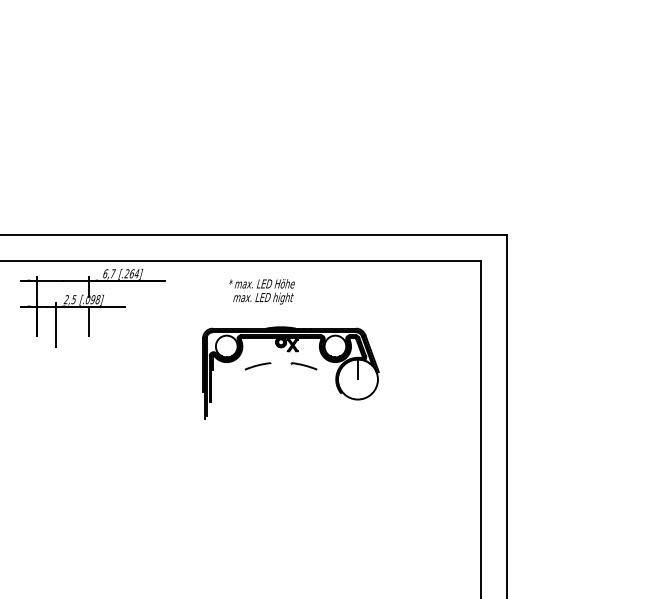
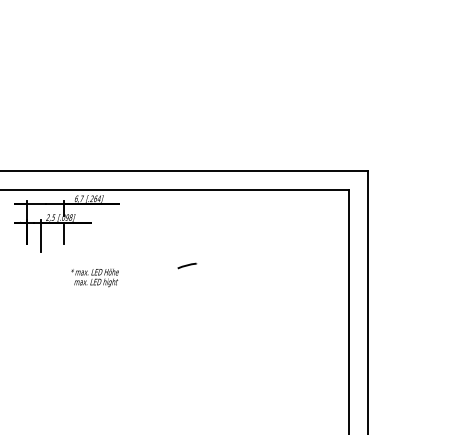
text: (261, 291) -> (94, 277), moved
part: (290, 372) -> (210, 270), removed

